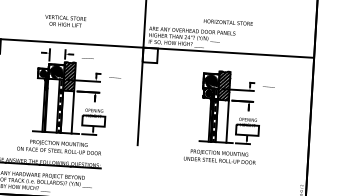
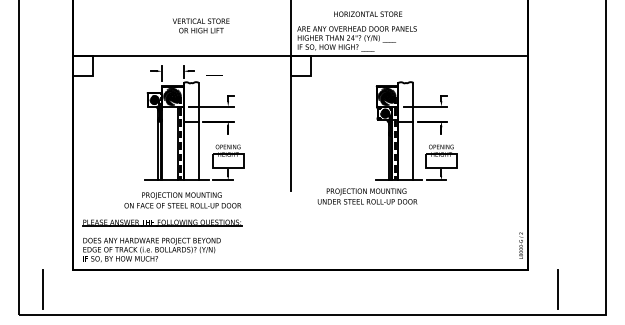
text: (65, 21) -> (200, 25), moved
text: (228, 22) -> (368, 13), moved
hatch: (69, 76) -> (190, 101), removed
hatch: (224, 85) -> (405, 101), removed
text: (219, 156) -> (367, 196), moved

